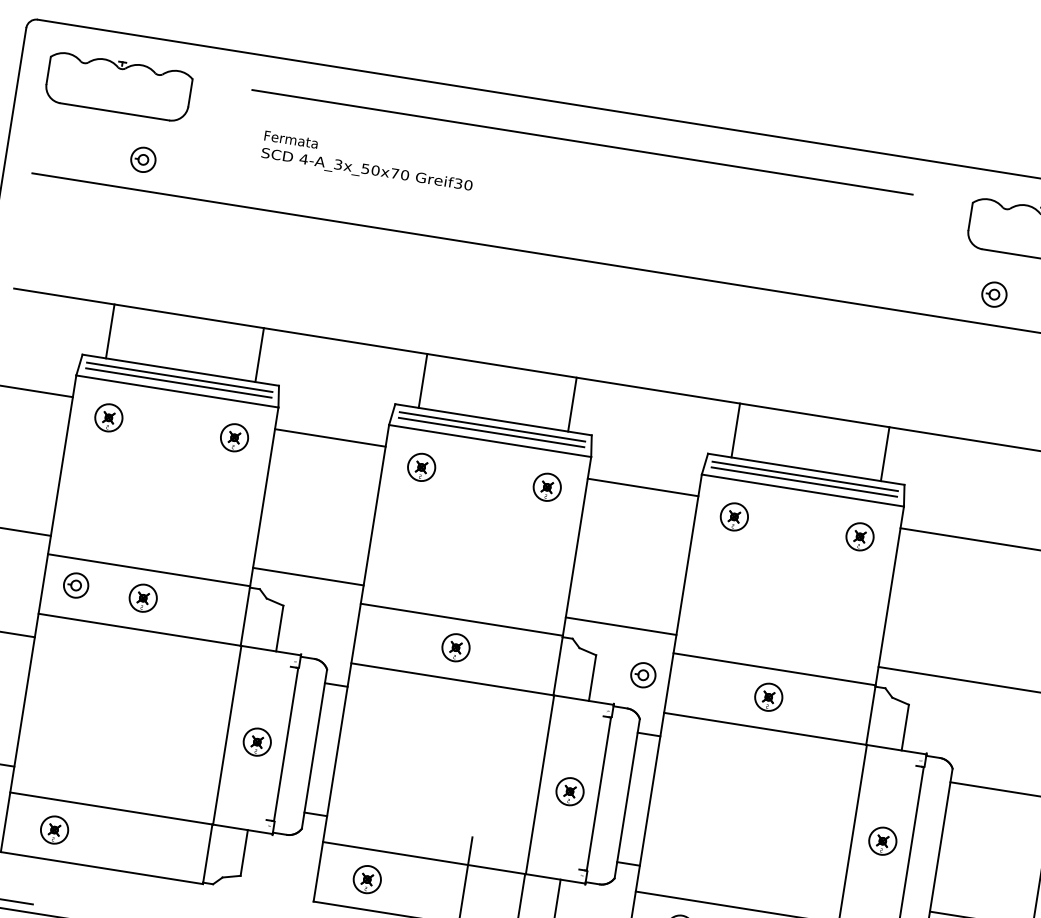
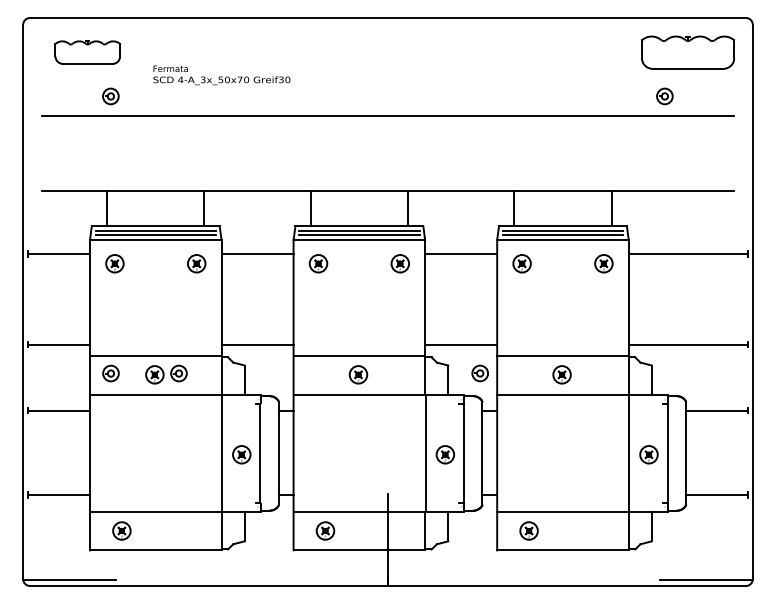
part: (118, 86) -> (87, 52), size x0.7
line: (581, 142) -> (387, 41), removed
text: (367, 162) -> (221, 75), moved
part: (179, 601) -> (178, 373), added

